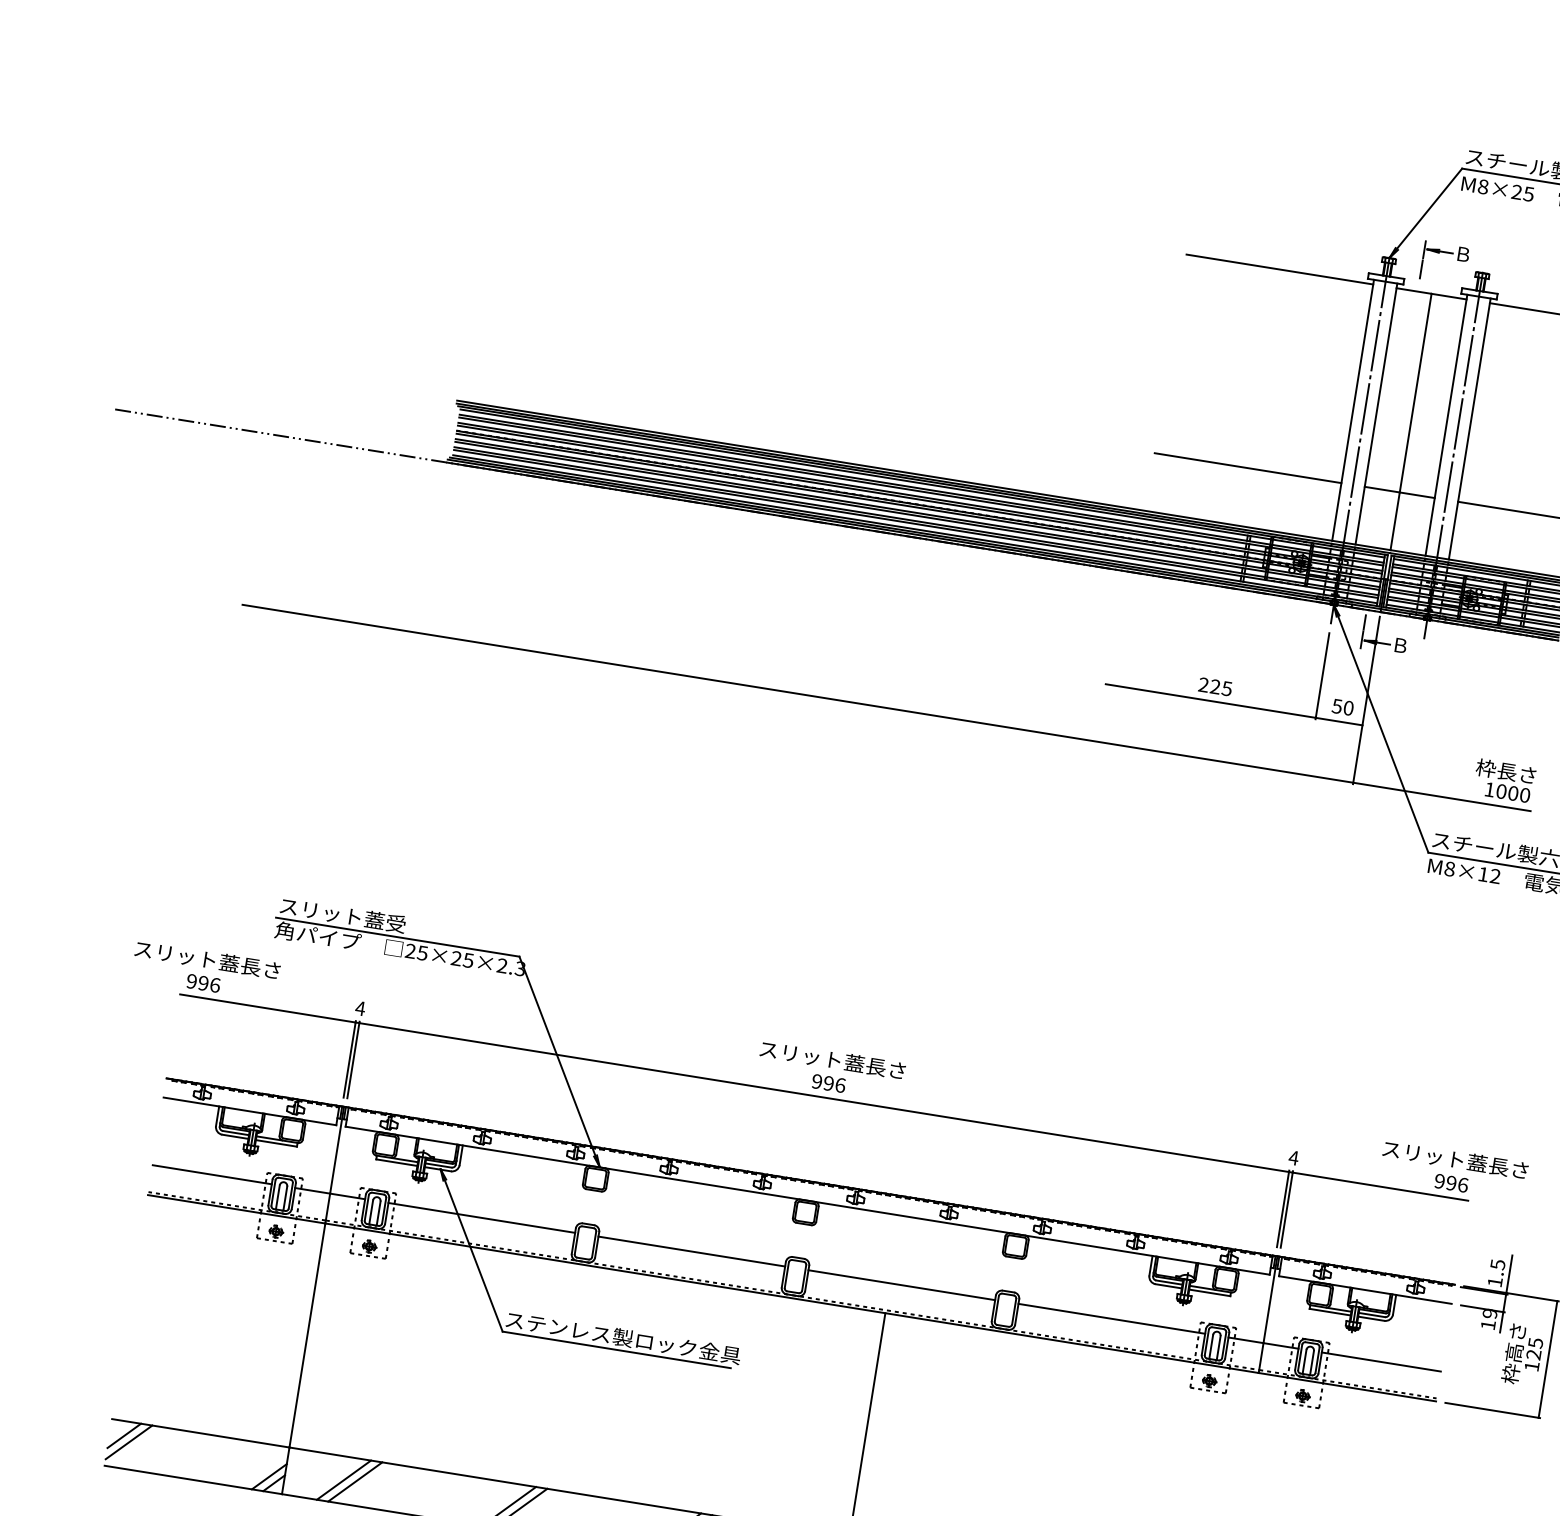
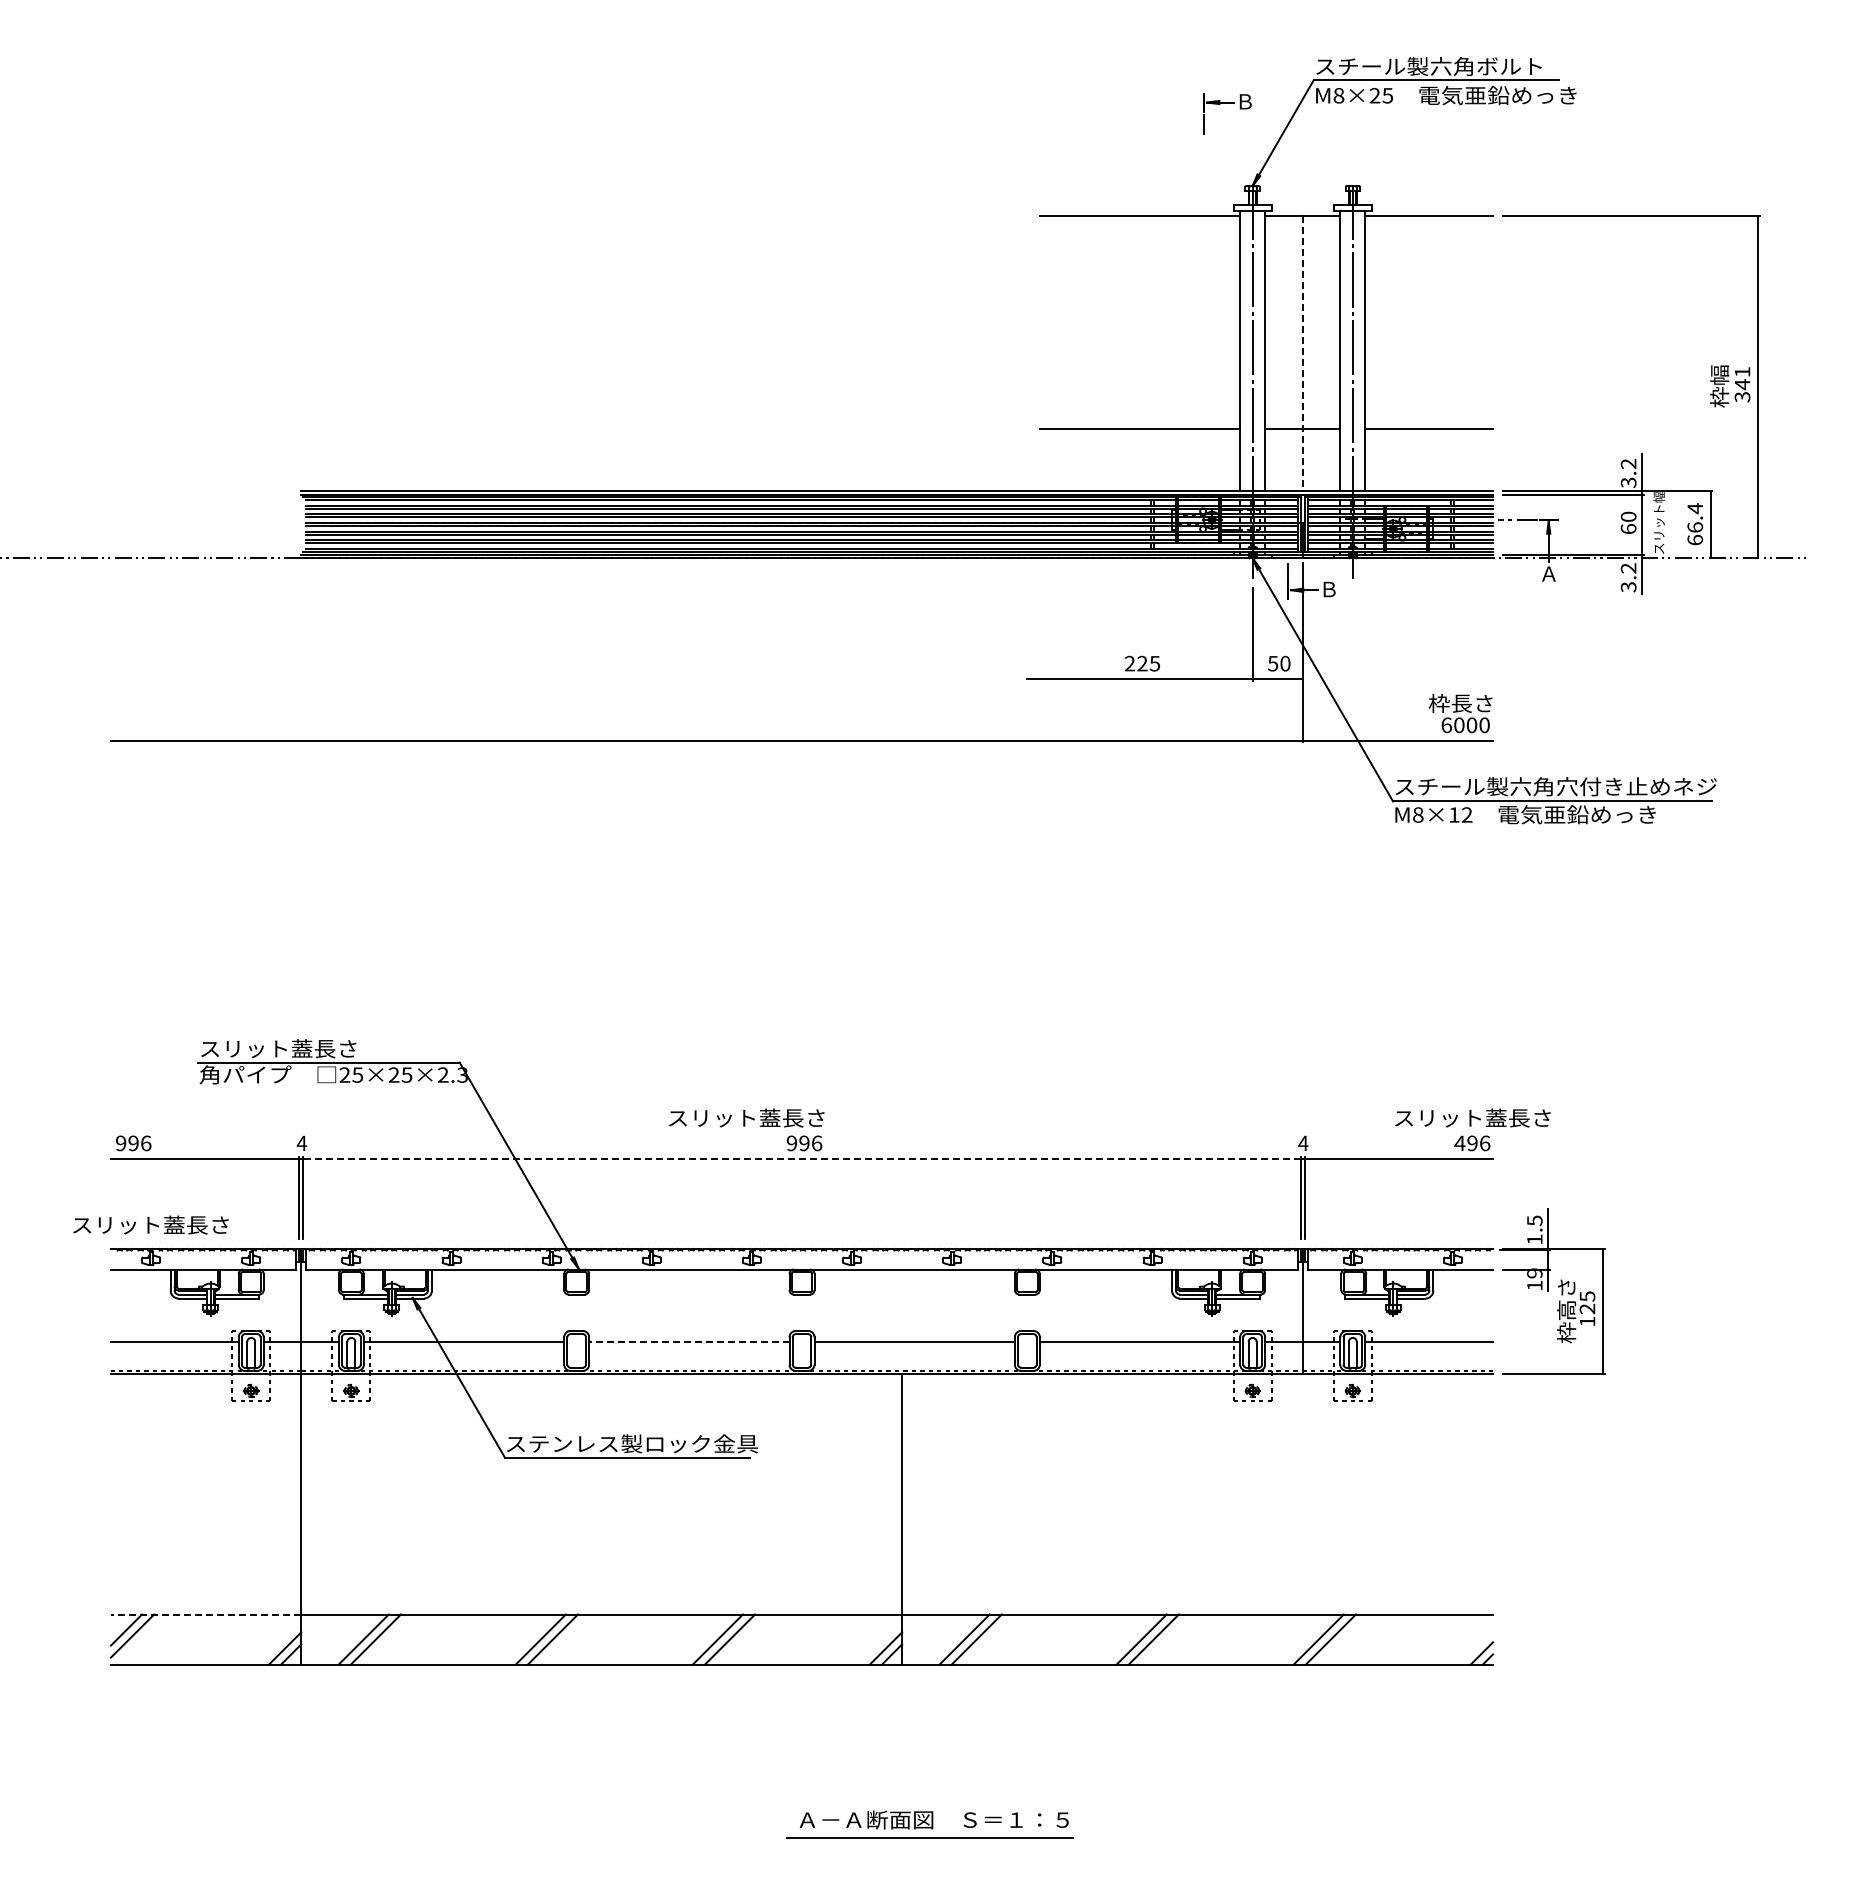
part: (1446, 253) -> (1227, 103), moved
line: (1410, 422) -> (1302, 354), solid -> dashed
text: (1489, 789) -> (1446, 725), 1000 -> 6000
text: (405, 925) -> (335, 1048), スリット蓋受 -> スリット蓋長さ
text: (207, 959) -> (150, 1224), moved
text: (832, 1059) -> (746, 1117), moved
line: (824, 1097) -> (802, 1158), solid -> dashed
text: (1439, 1181) -> (1459, 1143), 996 -> 496
line: (690, 1251) -> (688, 1342), solid -> dashed
line: (200, 1433) -> (205, 1614), solid -> dashed

